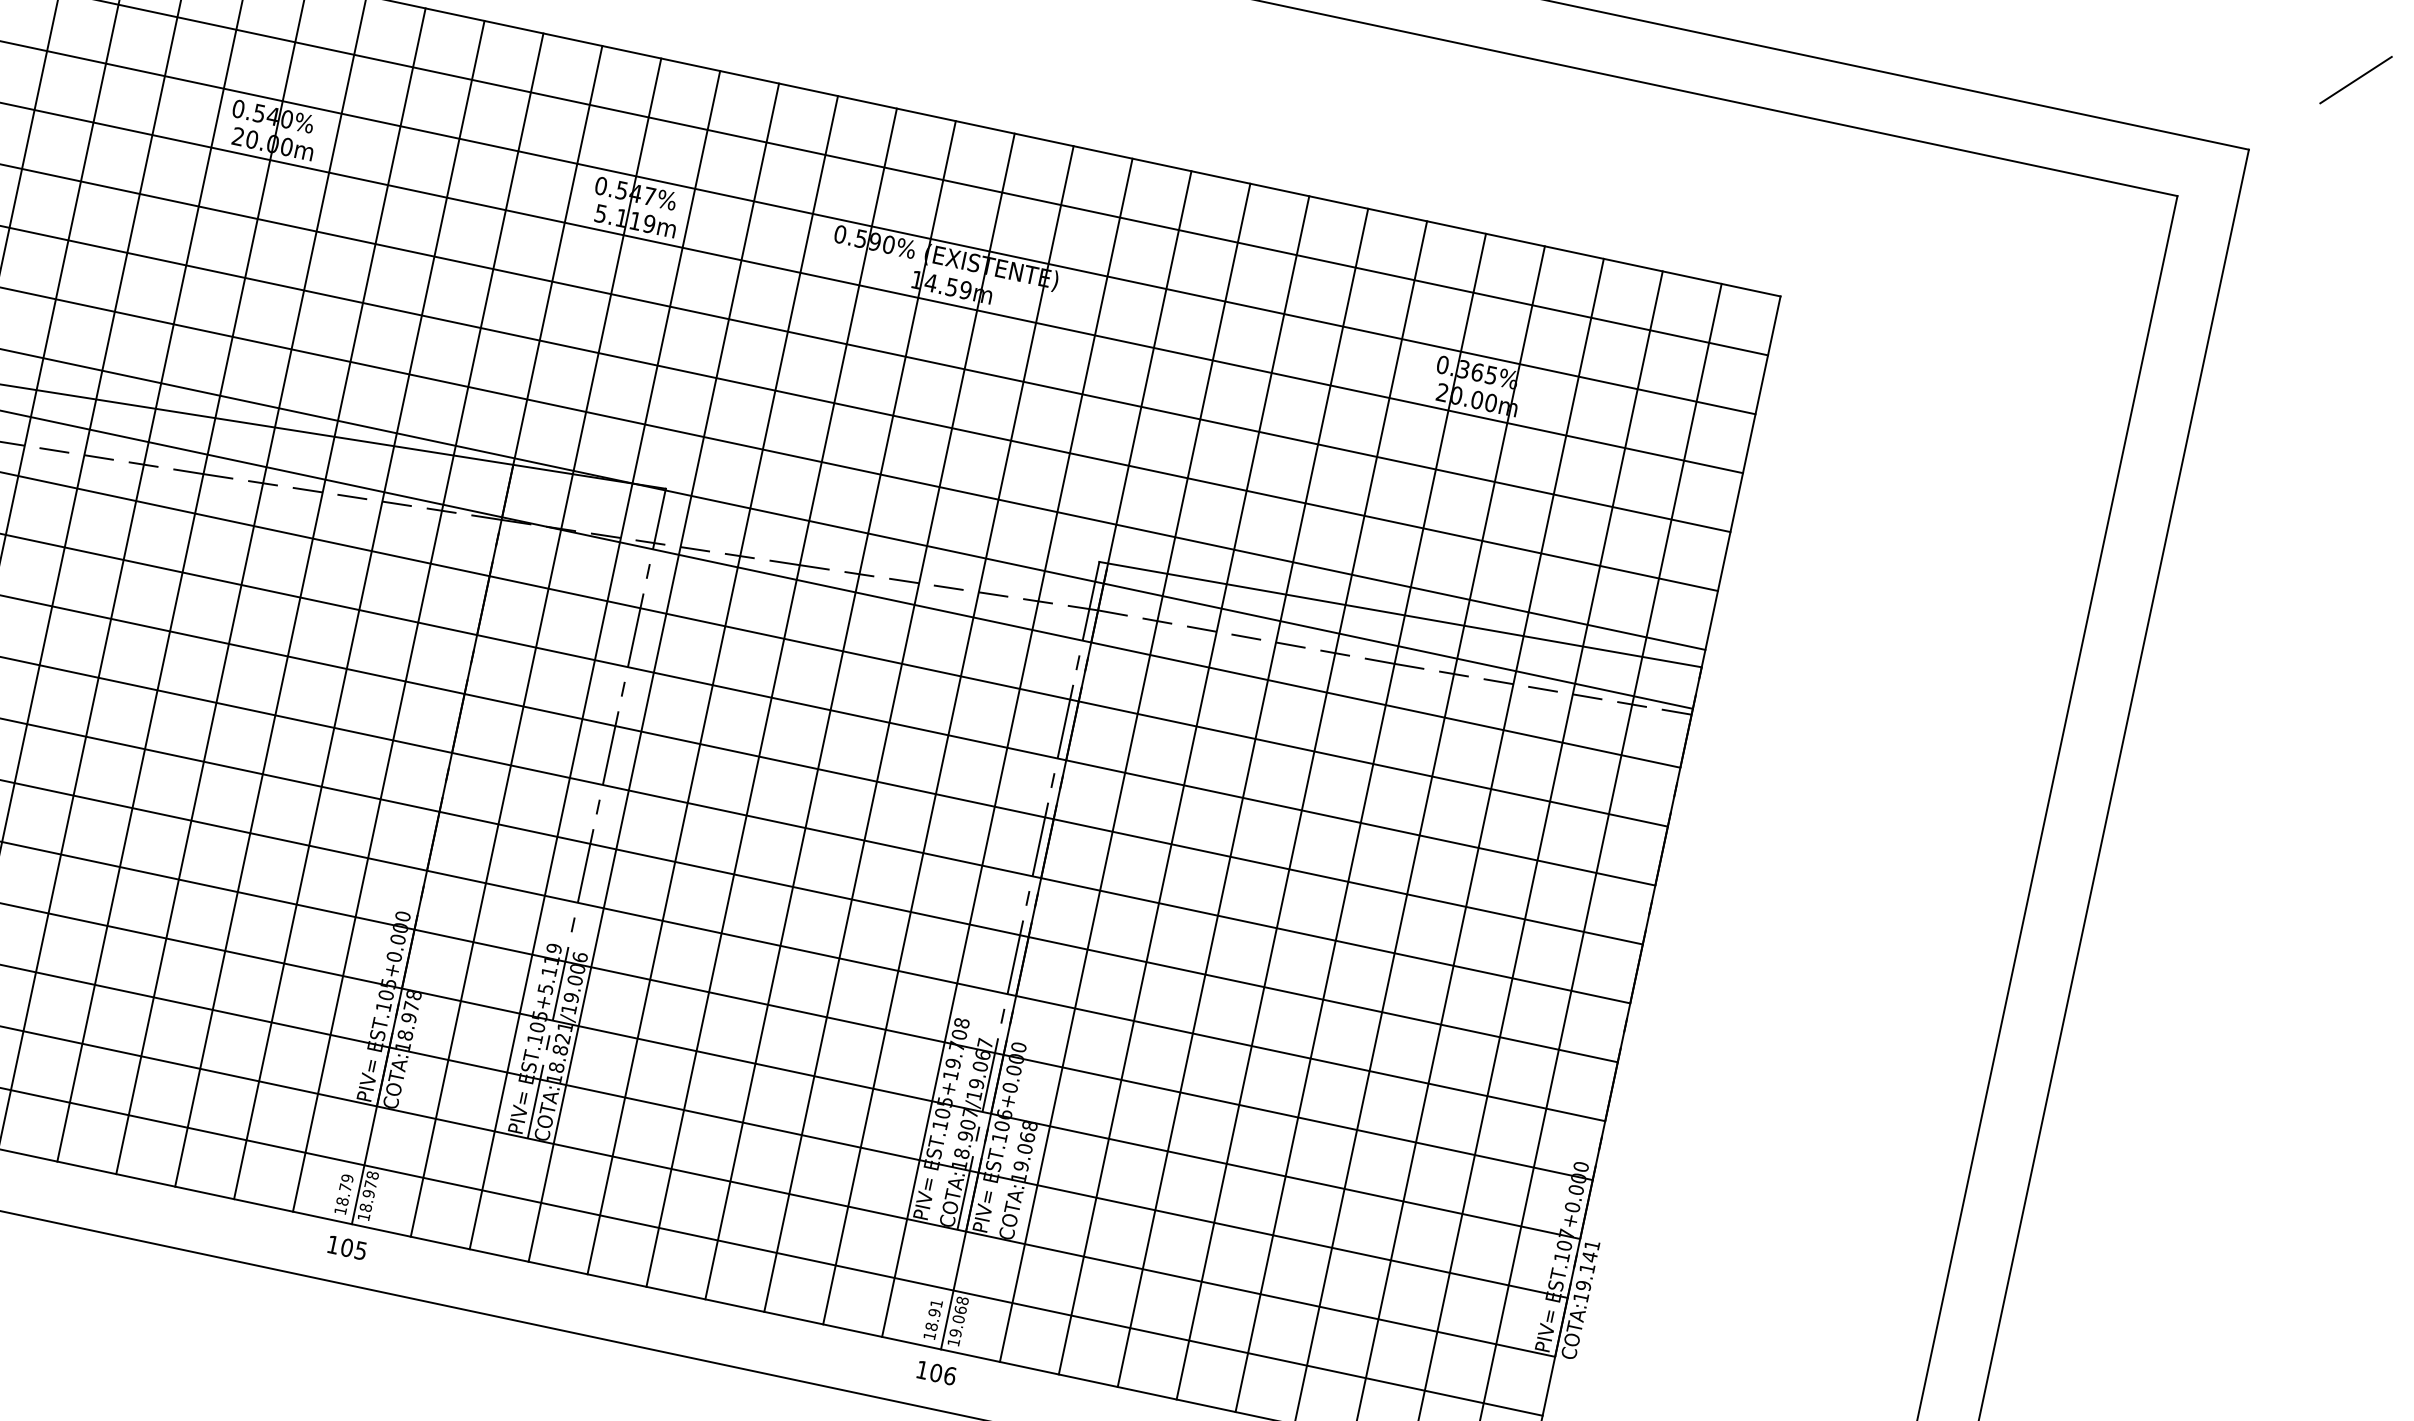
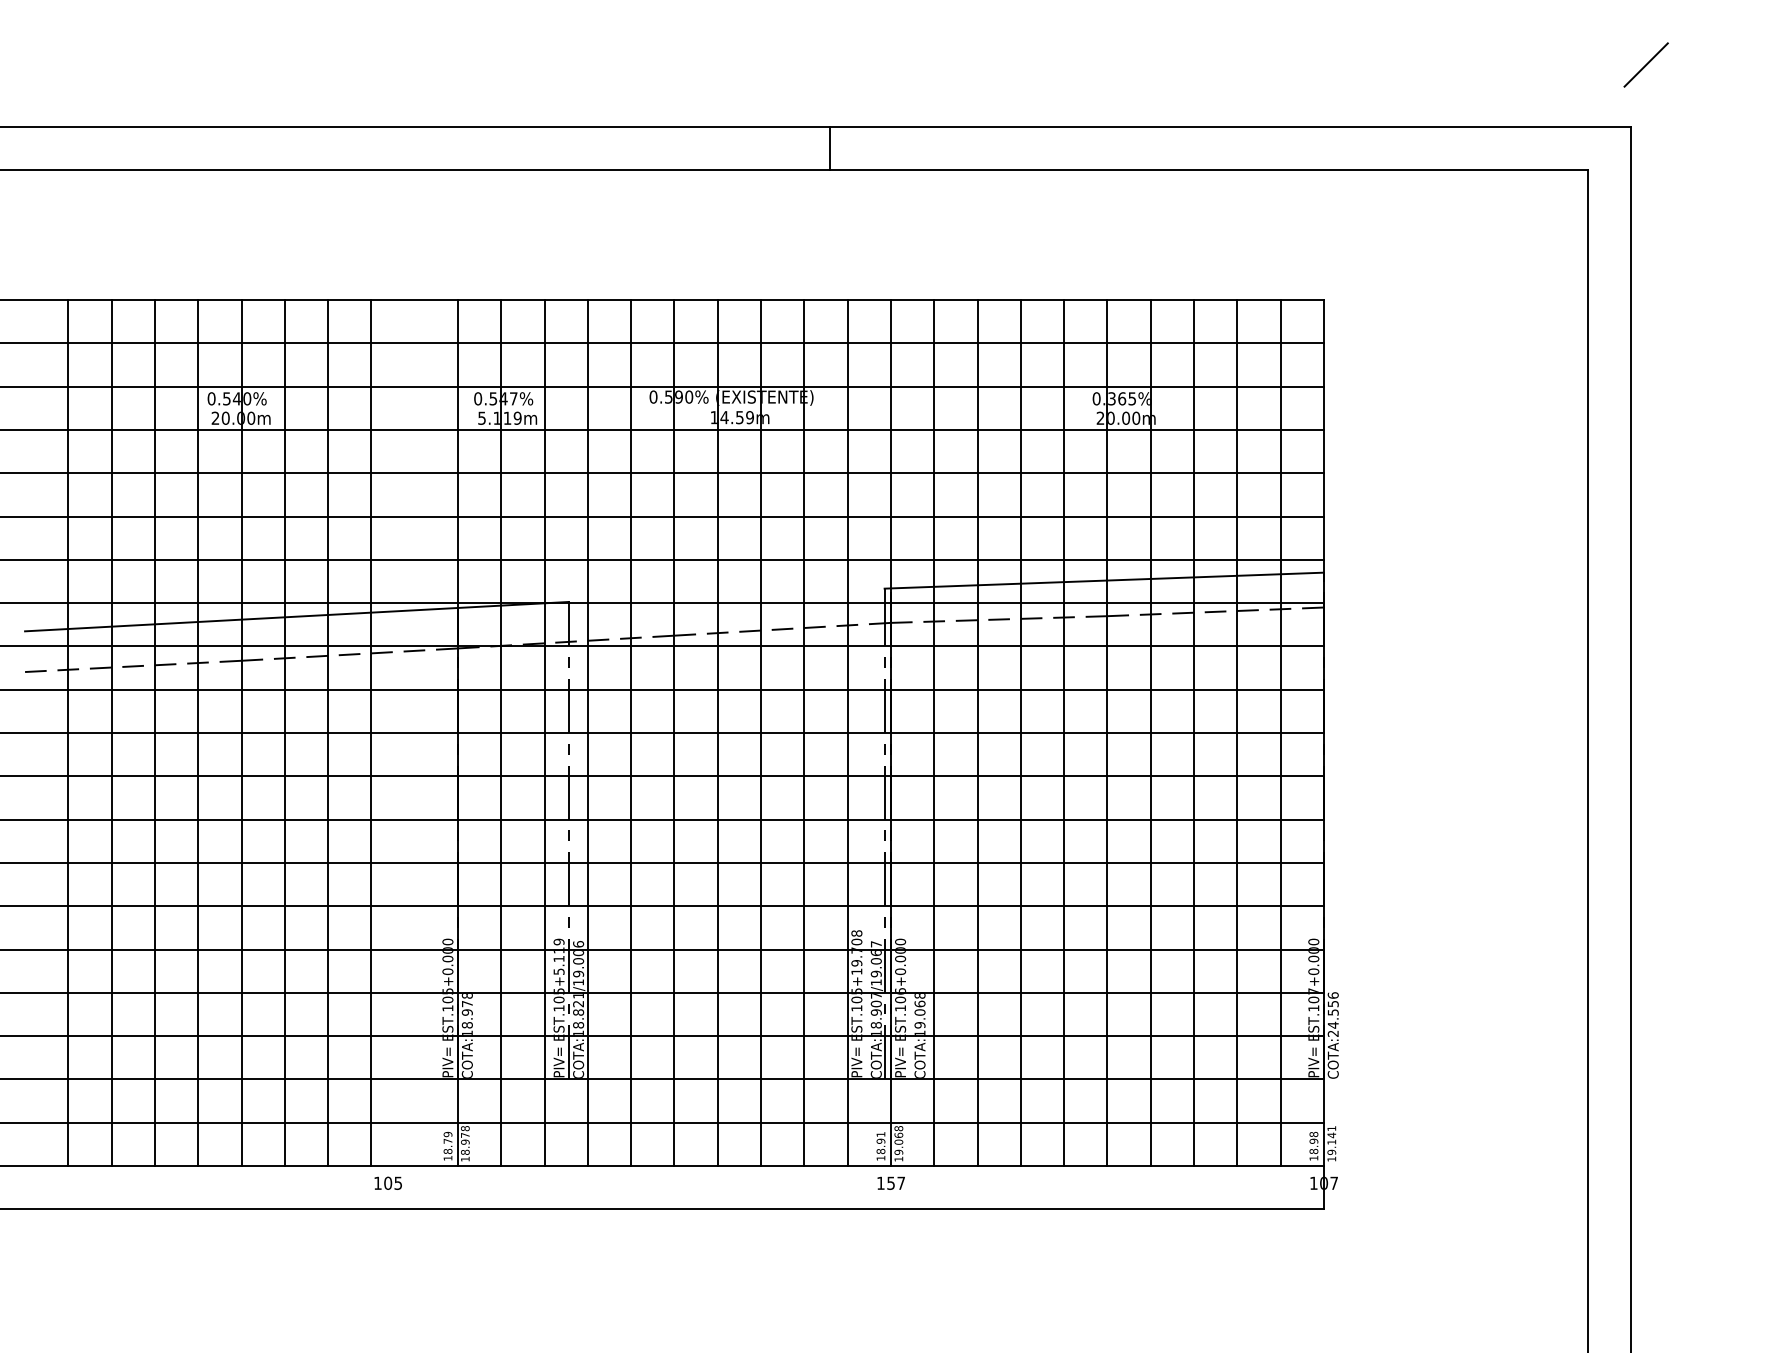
line: (2355, 79) -> (1645, 64), moved
line: (417, 623) -> (414, 733), removed
text: (346, 1246) -> (387, 1182), moved
text: (1585, 1270) -> (1332, 1014), COTA:19.141 -> COTA:24.556
text: (943, 1373) -> (896, 1182), 106 -> 157

